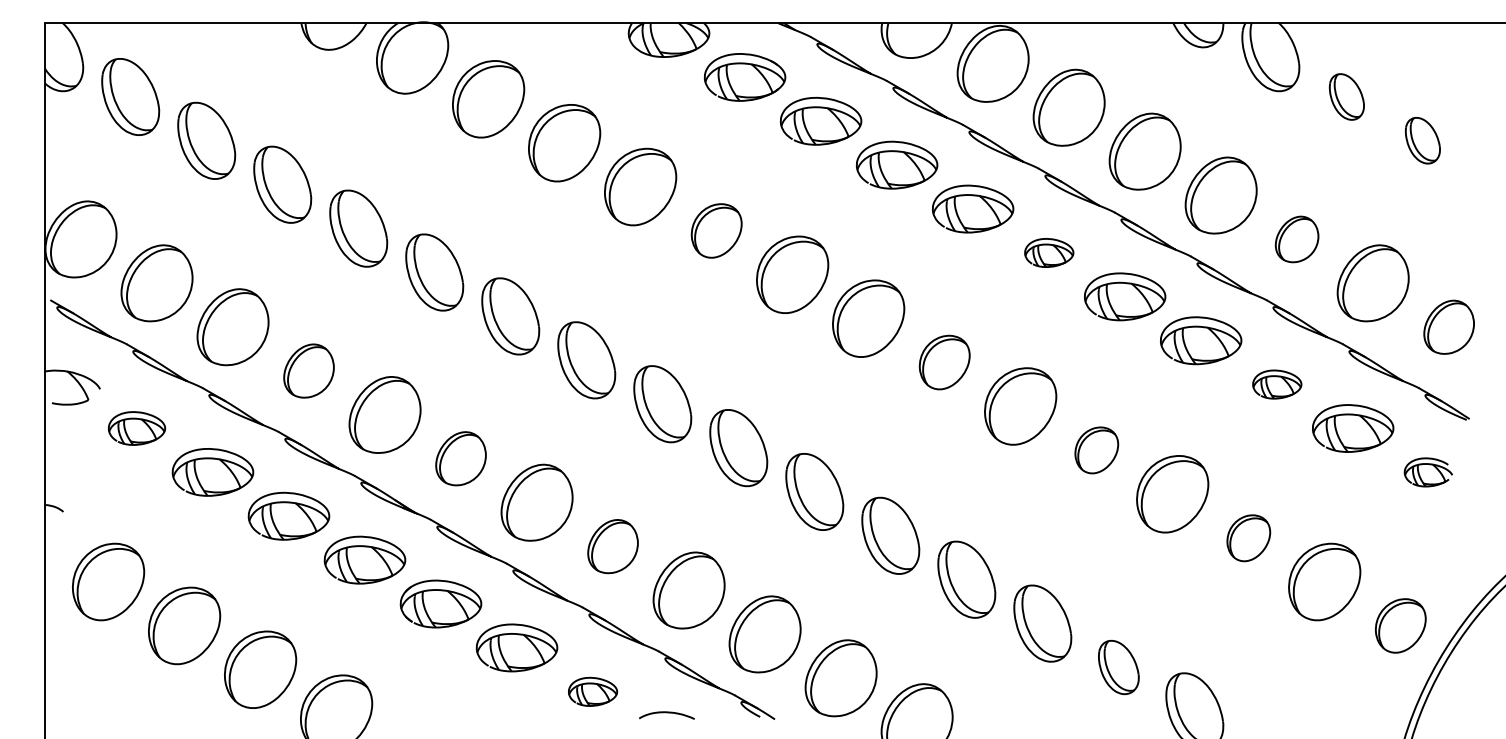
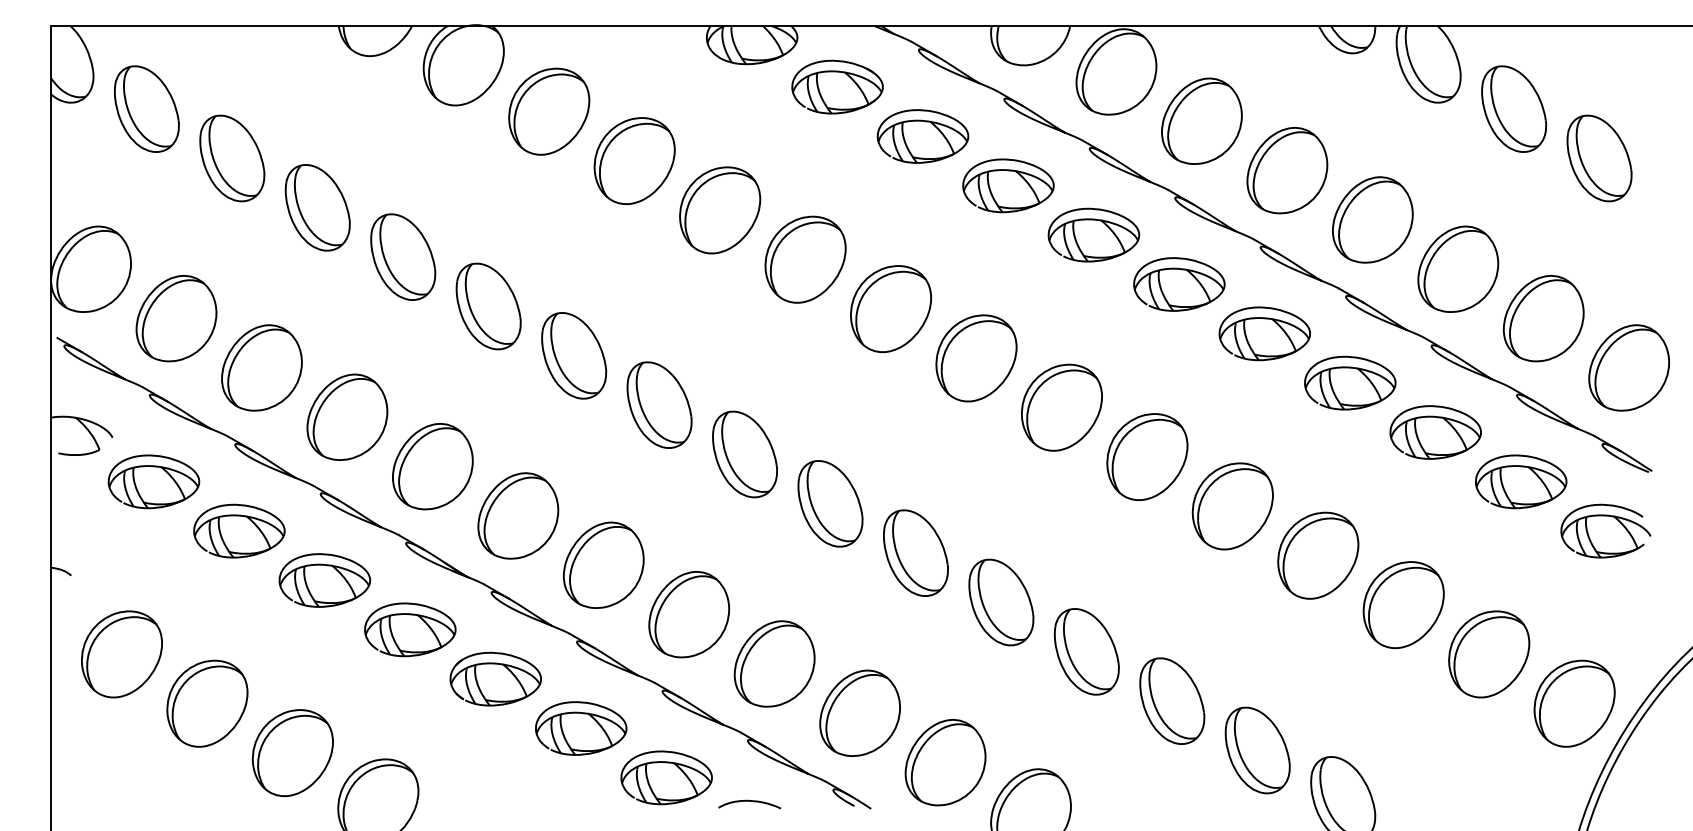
part: (1346, 96) -> (1513, 108), size x1.67
part: (1422, 140) -> (1599, 158), size x1.67
part: (716, 230) -> (805, 259), size x1.43
part: (1296, 239) -> (1457, 269), size x1.67
part: (1049, 252) -> (1179, 283), size x1.67
part: (1448, 327) -> (1628, 368), size x1.43
part: (944, 362) -> (1061, 407), size x1.43
part: (308, 370) -> (346, 416), size x1.43
part: (1277, 384) -> (1436, 432), size x1.67
part: (136, 428) -> (153, 481), size x1.43
part: (1096, 450) -> (1232, 506), size x1.67
part: (460, 458) -> (517, 515), size x1.43
part: (1428, 472) -> (1605, 531), size x1.67
part: (1248, 538) -> (1403, 605), size x1.67
part: (612, 546) -> (688, 614), size x1.43
part: (1400, 625) -> (1574, 703), size x1.43
part: (1118, 667) -> (1257, 750), size x1.43
part: (592, 691) -> (666, 777), size x1.67

